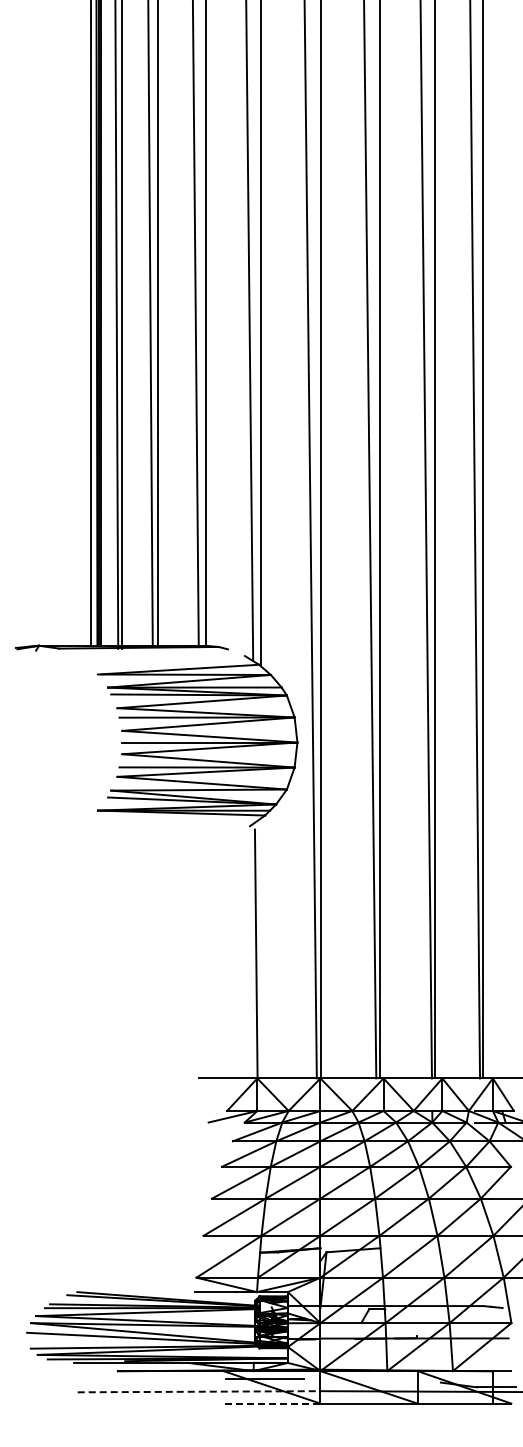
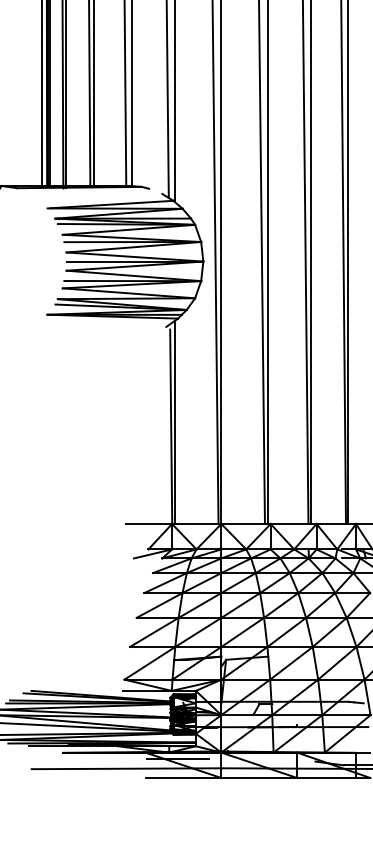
line: (261, 948) -> (175, 422), added
line: (199, 1391) -> (126, 768), dashed -> solid
line: (271, 1403) -> (183, 777), dashed -> solid

